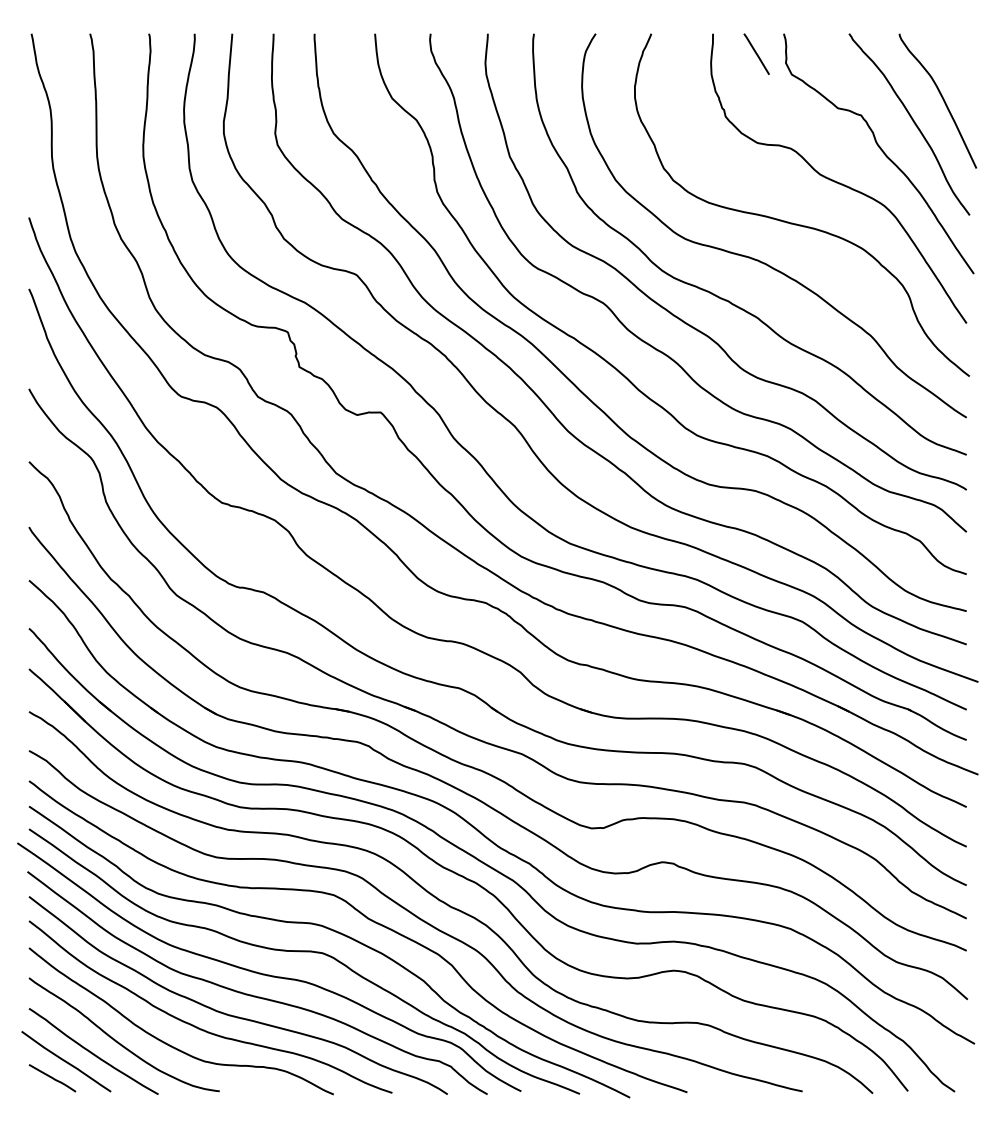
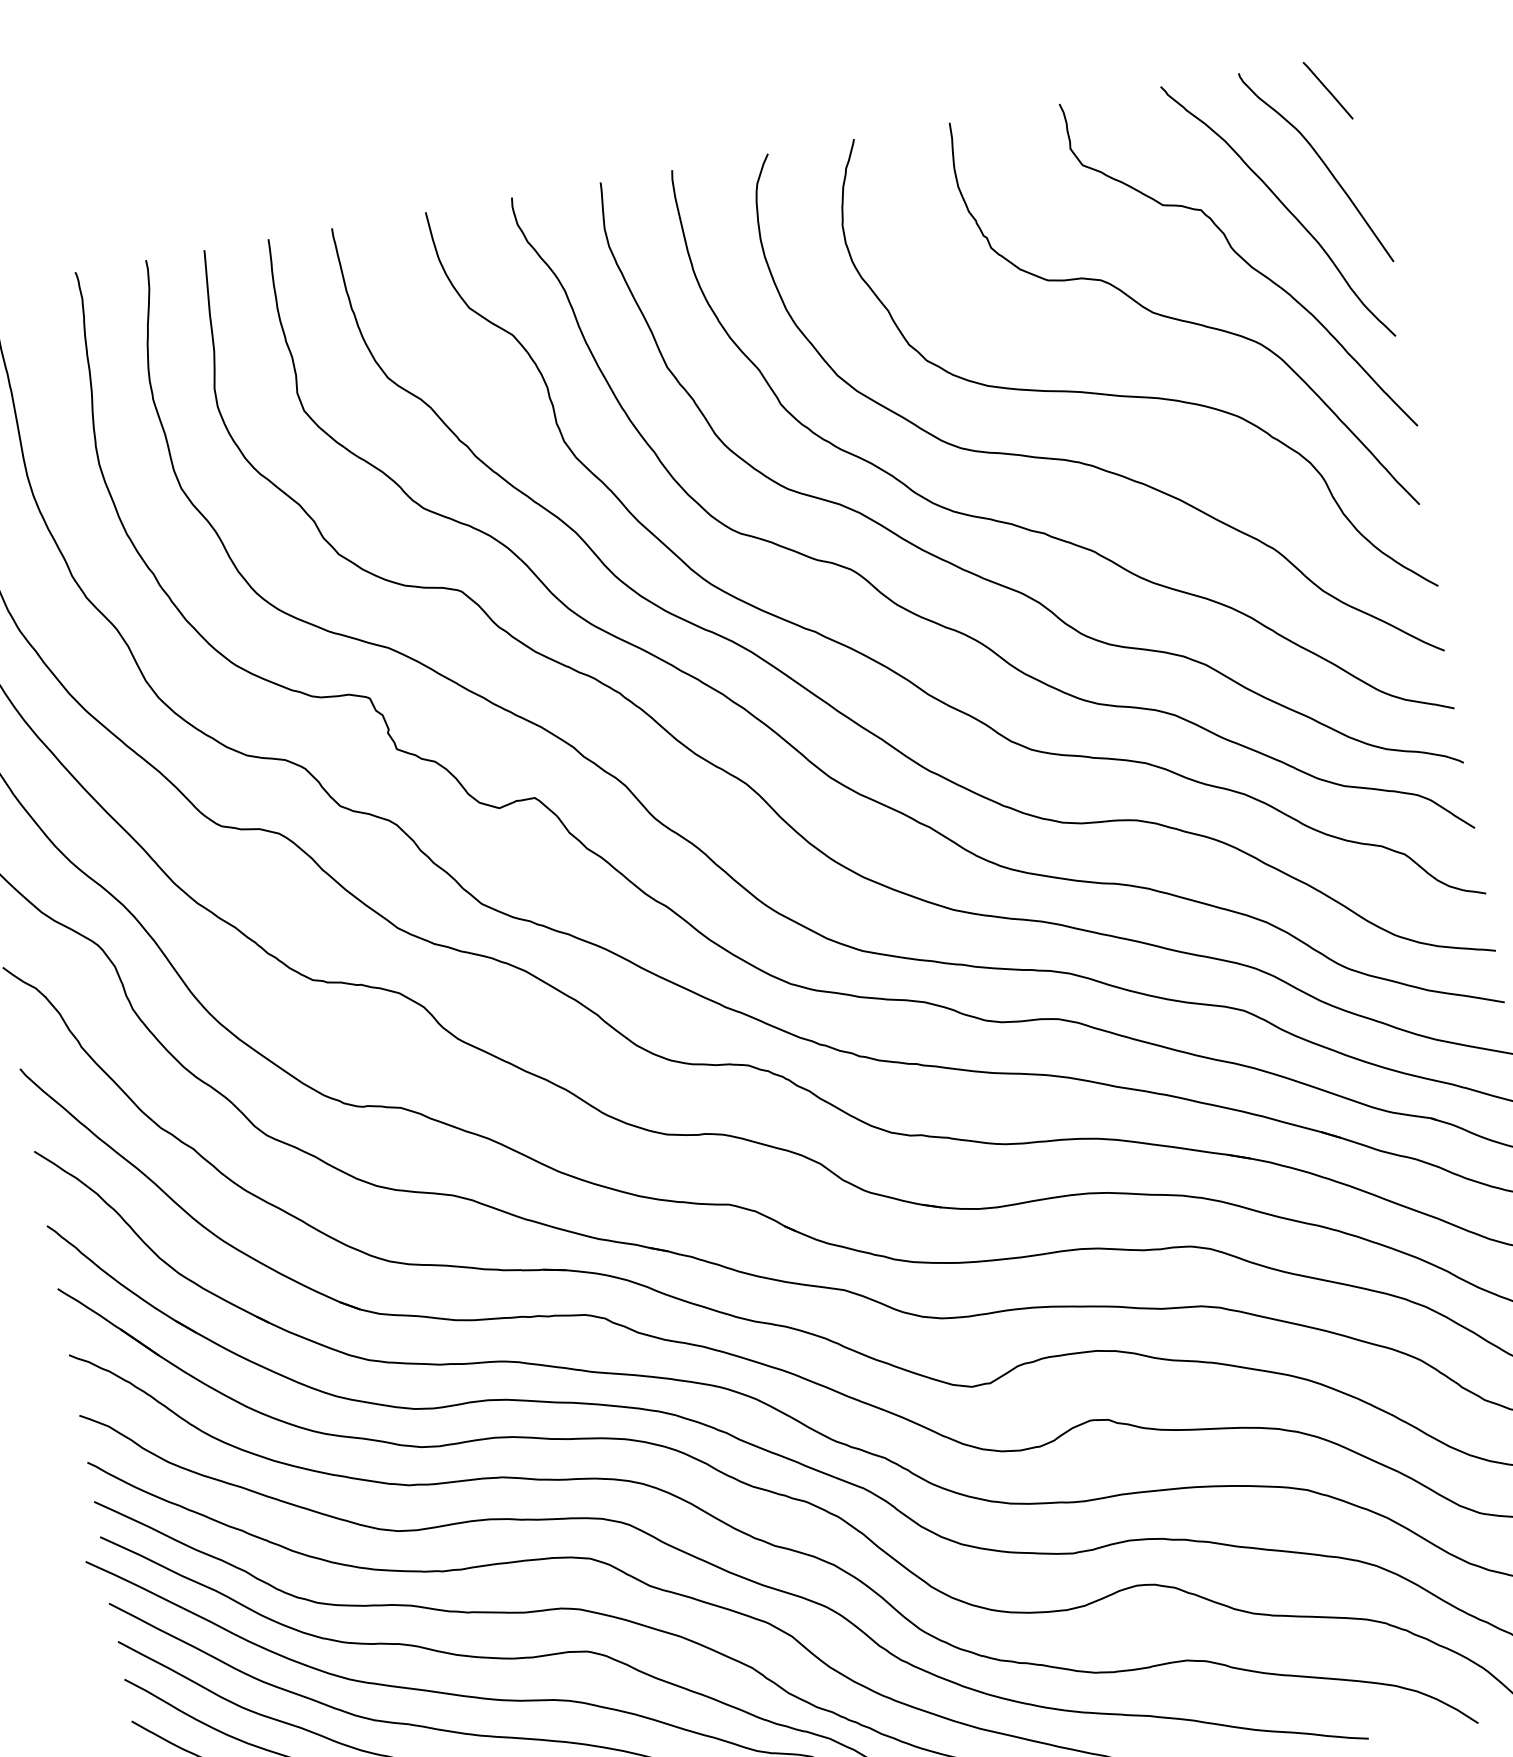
line: (756, 53) -> (1327, 89), moved

